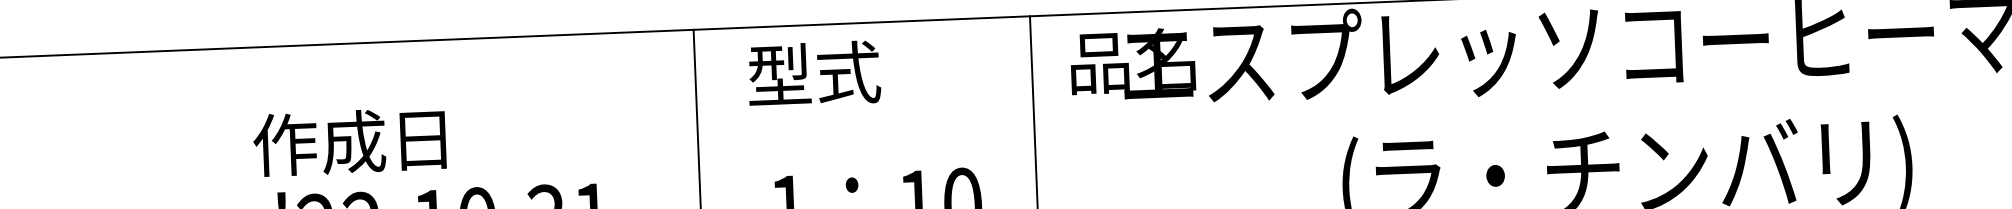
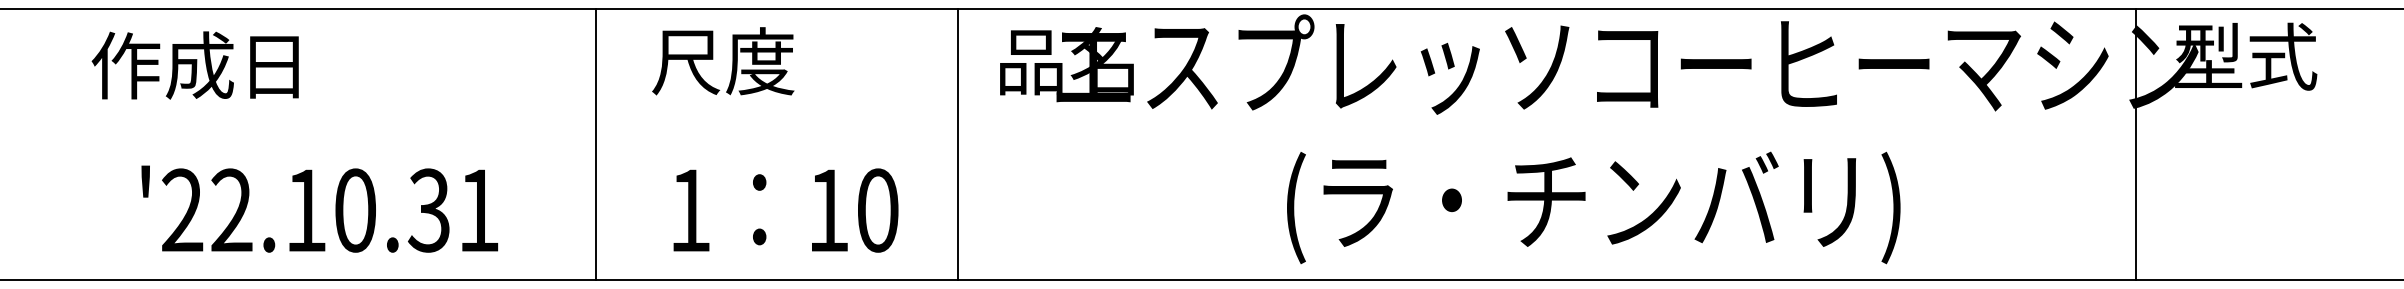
text: (813, 74) -> (723, 61), 型式 -> 尺度
text: (348, 142) -> (194, 65), moved

